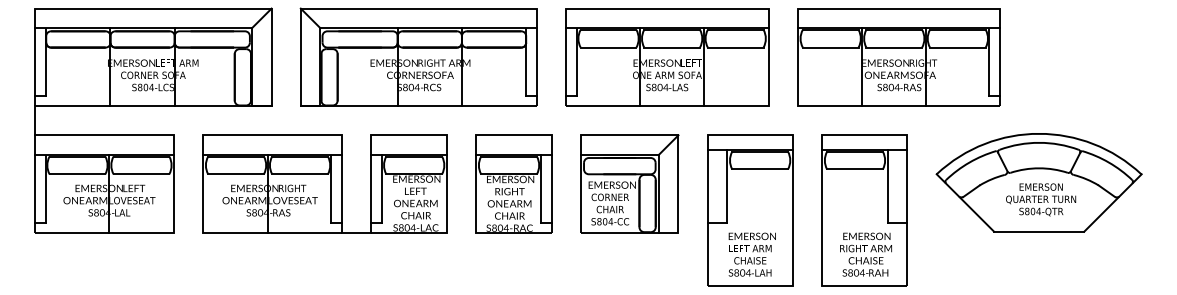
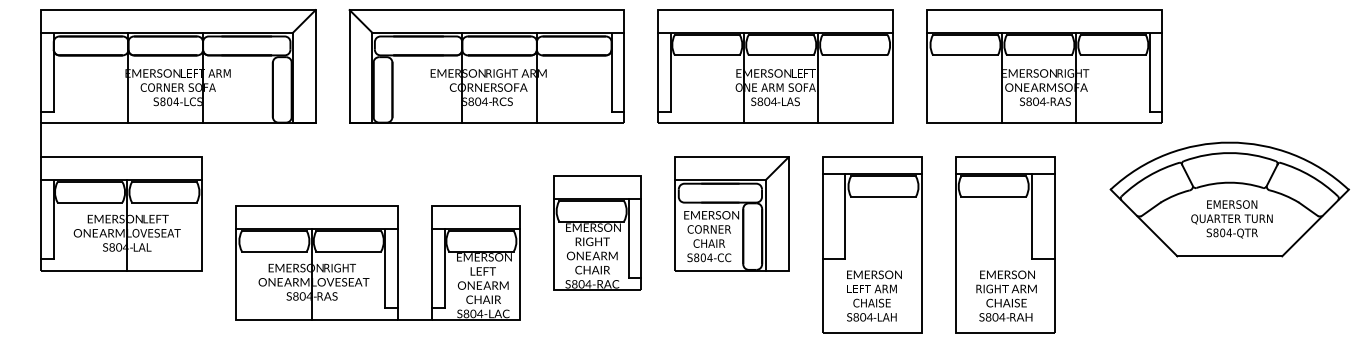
part: (1038, 182) -> (1229, 199), moved
part: (324, 183) -> (377, 262), moved
part: (514, 183) -> (597, 232), moved

